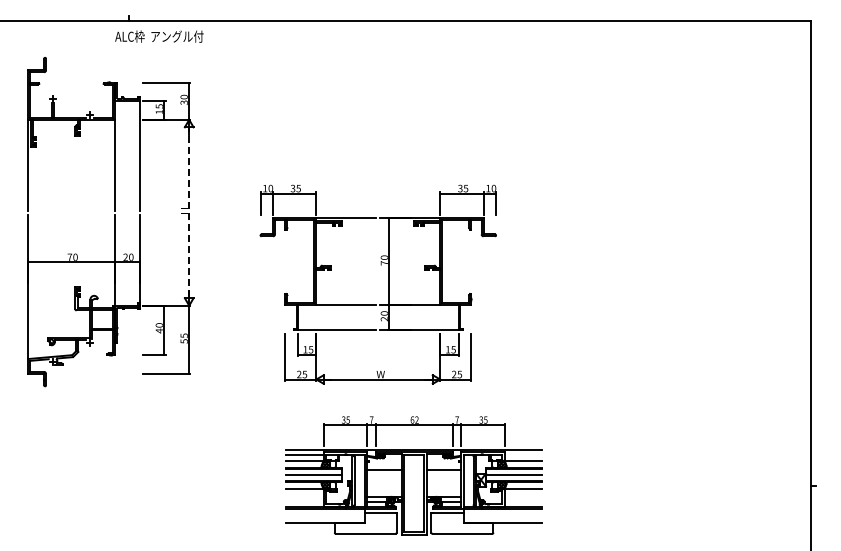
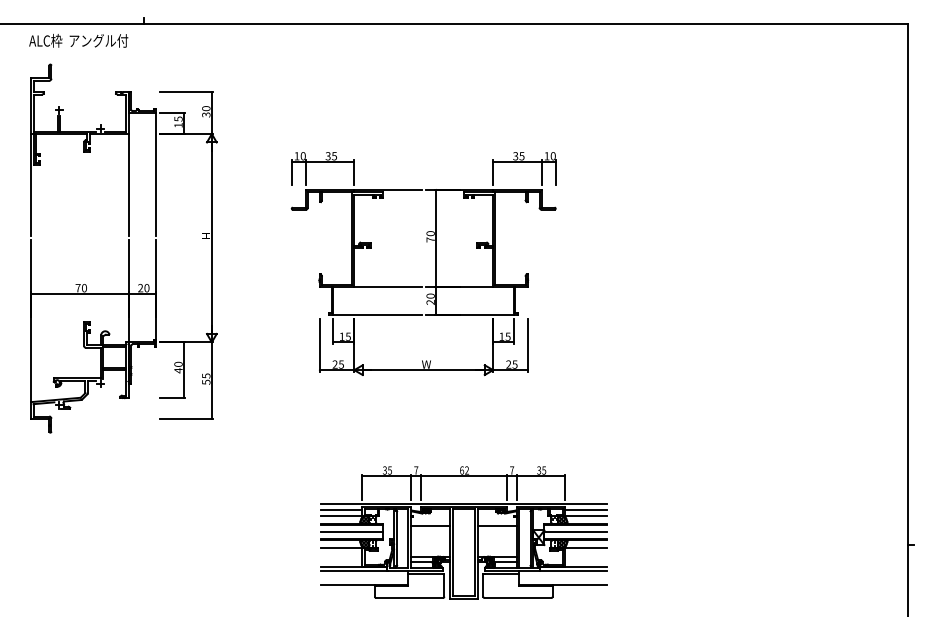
text: (159, 36) -> (78, 40), moved
line: (189, 212) -> (212, 237), dashed -> solid
part: (388, 284) -> (435, 263), moved
line: (522, 455) -> (585, 510), added

